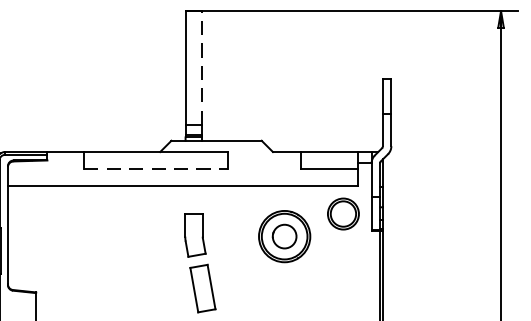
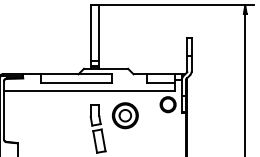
line: (203, 68) -> (99, 33), dashed -> solid
line: (156, 168) -> (76, 82), dashed -> solid
part: (282, 236) -> (124, 115), moved

